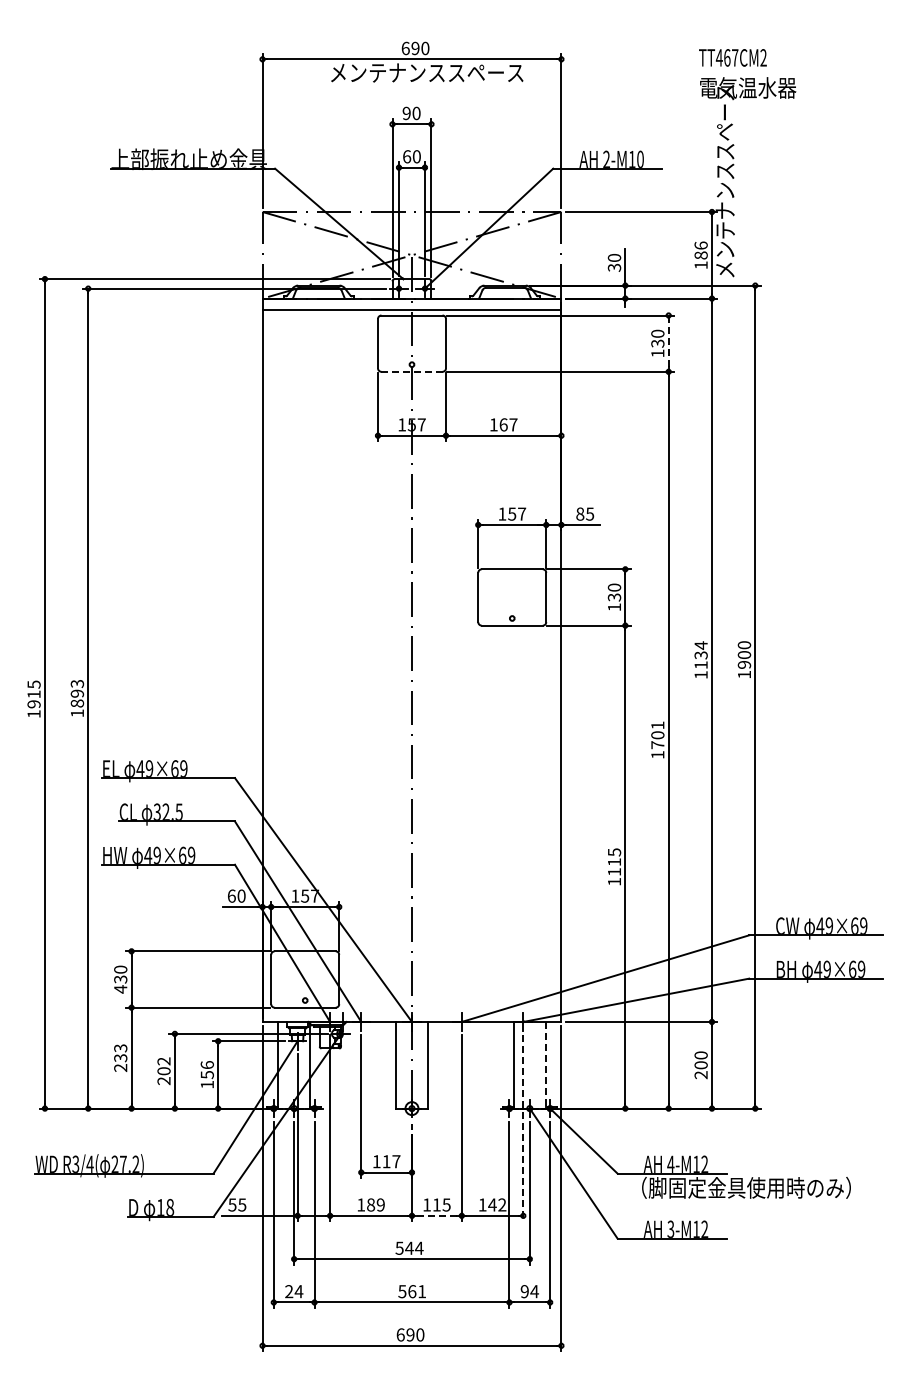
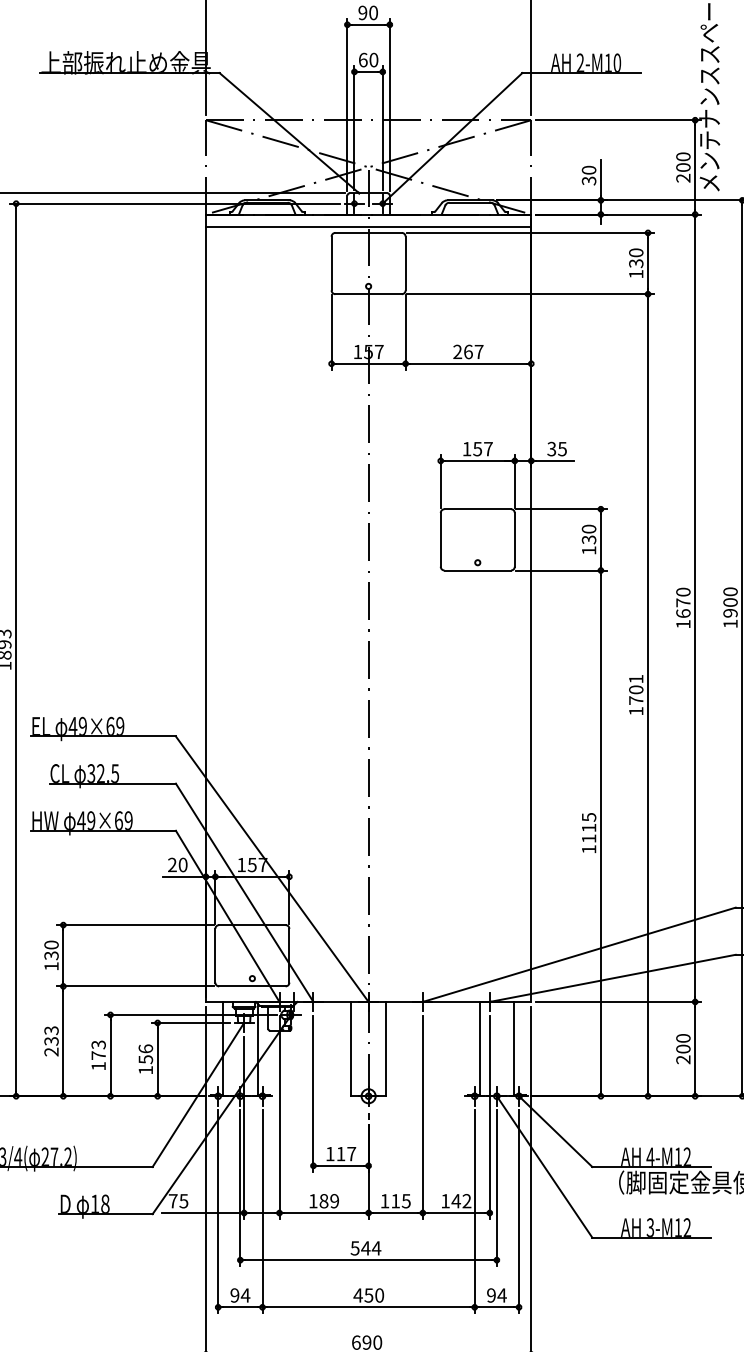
text: (700, 255) -> (682, 167), 186 -> 200
line: (668, 343) -> (647, 263), dashed -> solid
line: (412, 371) -> (369, 293), dashed -> solid
text: (493, 424) -> (457, 351), 167 -> 267
text: (580, 513) -> (552, 448), 85 -> 35
text: (700, 655) -> (682, 603), 1134 -> 1670
text: (231, 895) -> (172, 864), 60 -> 20
text: (120, 989) -> (51, 966), 430 -> 130
line: (545, 1065) -> (513, 1049), dashed -> solid
text: (163, 1071) -> (98, 1055), 202 -> 173
line: (523, 1128) -> (490, 1117), dashed -> solid
text: (232, 1204) -> (173, 1200), 55 -> 75
line: (436, 1215) -> (395, 1212), dashed -> solid
text: (289, 1291) -> (235, 1295), 24 -> 94
text: (412, 1291) -> (369, 1295), 561 -> 450

